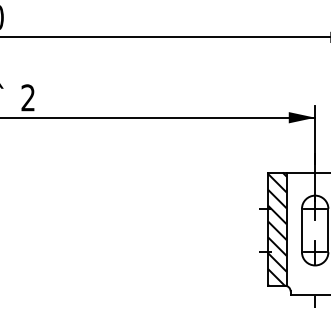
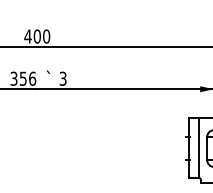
text: (27, 97) -> (62, 78), 2 -> 3
hatch: (278, 228) -> (194, 147), removed

